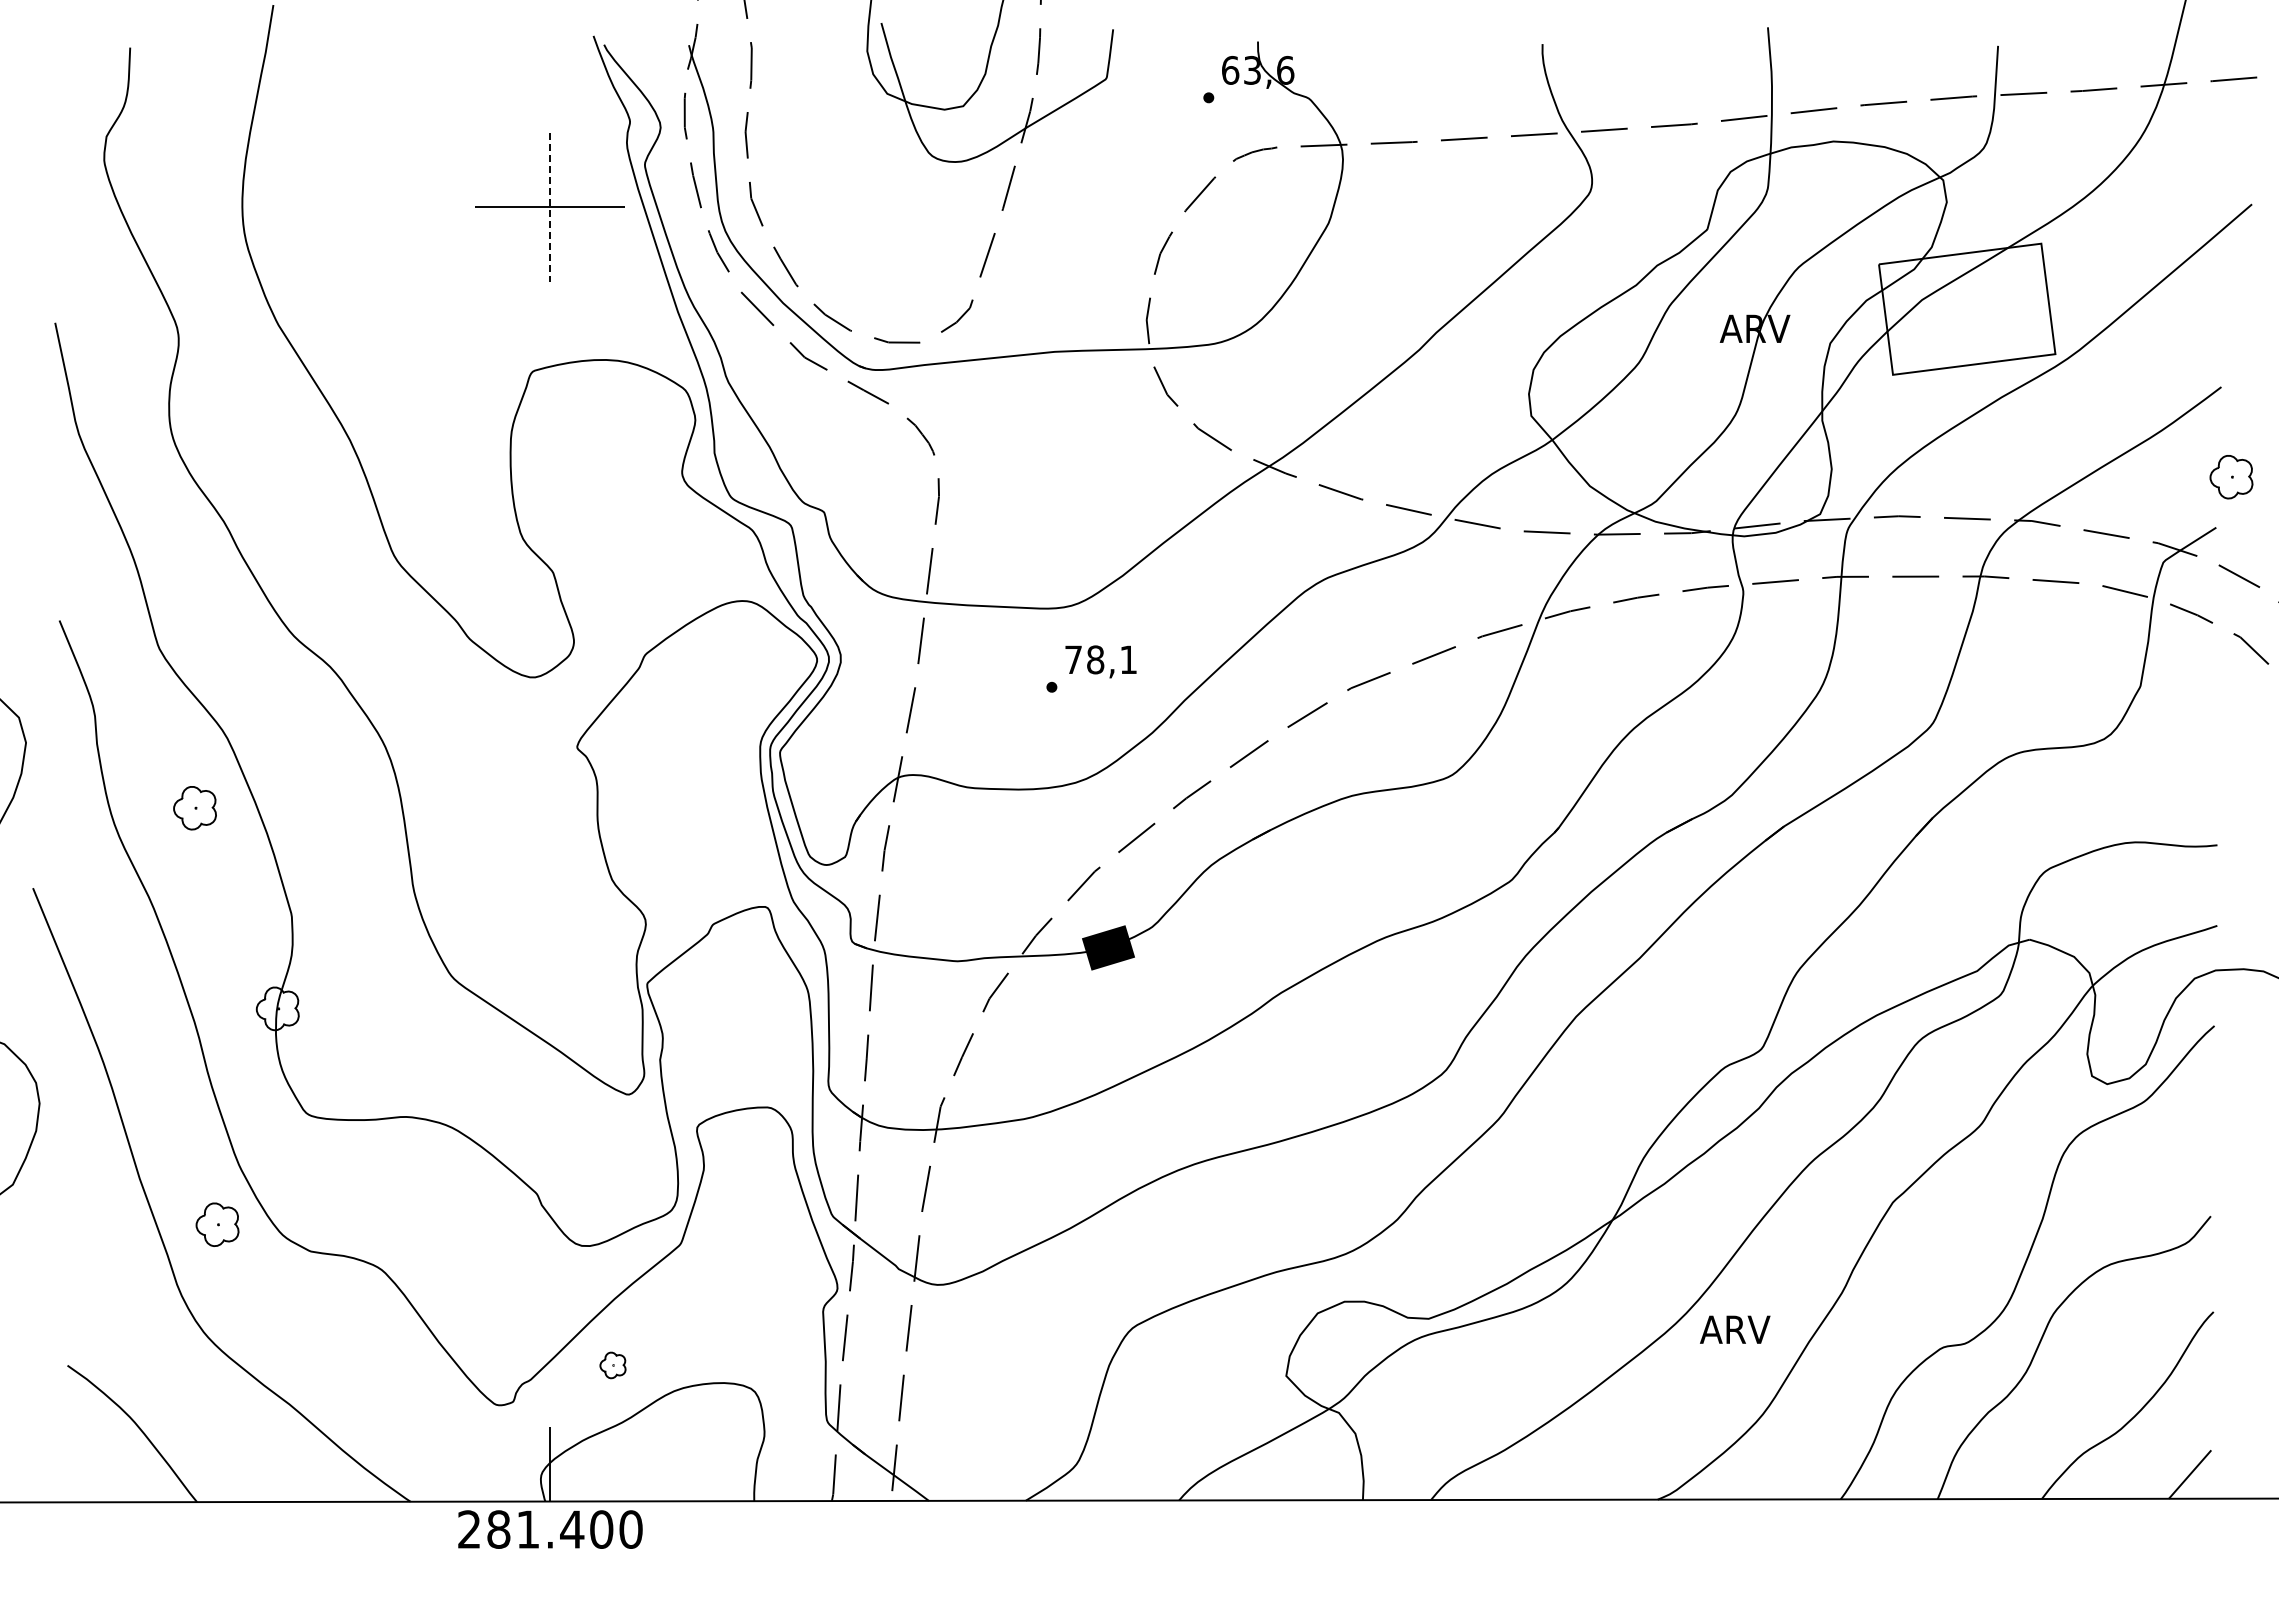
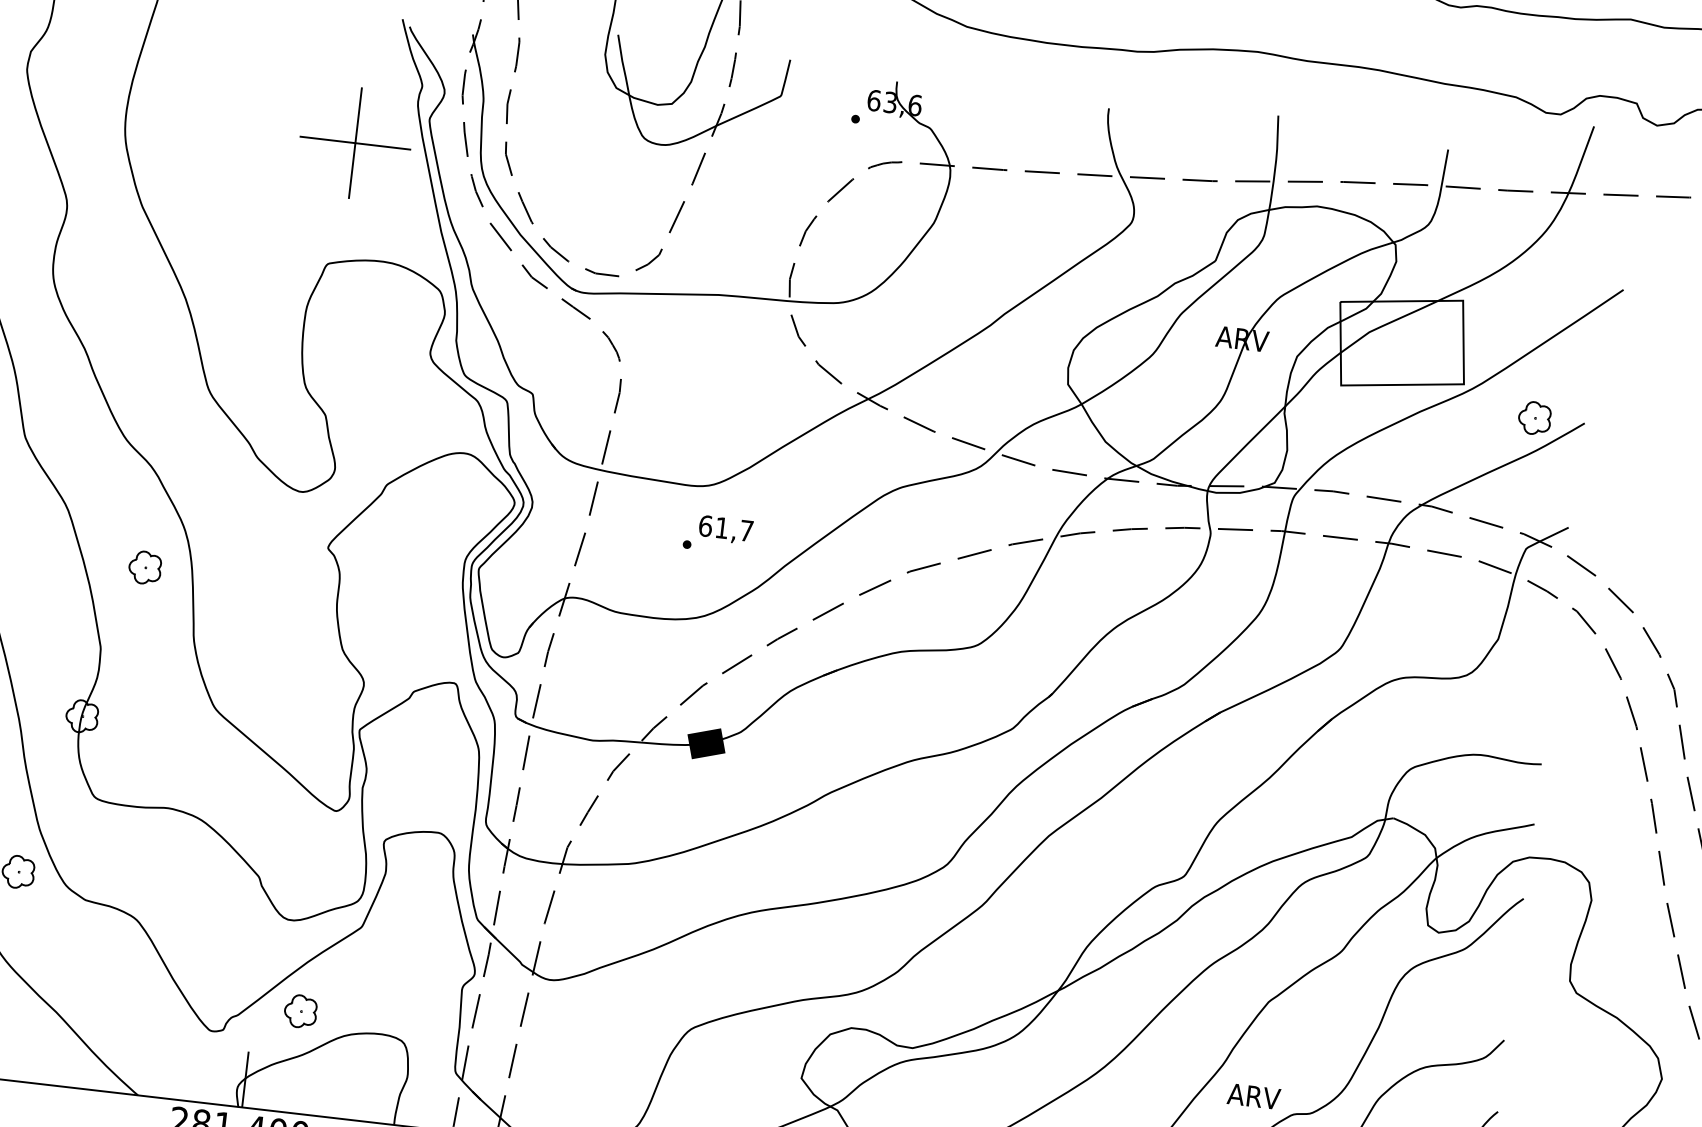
line: (550, 207) -> (355, 143), dashed -> solid
part: (2231, 477) -> (1534, 418), moved
text: (1100, 659) -> (725, 528), 78,1 -> 61,7
part: (194, 808) -> (144, 567), moved
text: (1735, 1329) -> (1254, 1096), moved
part: (612, 1365) -> (300, 1011), size x1.67

